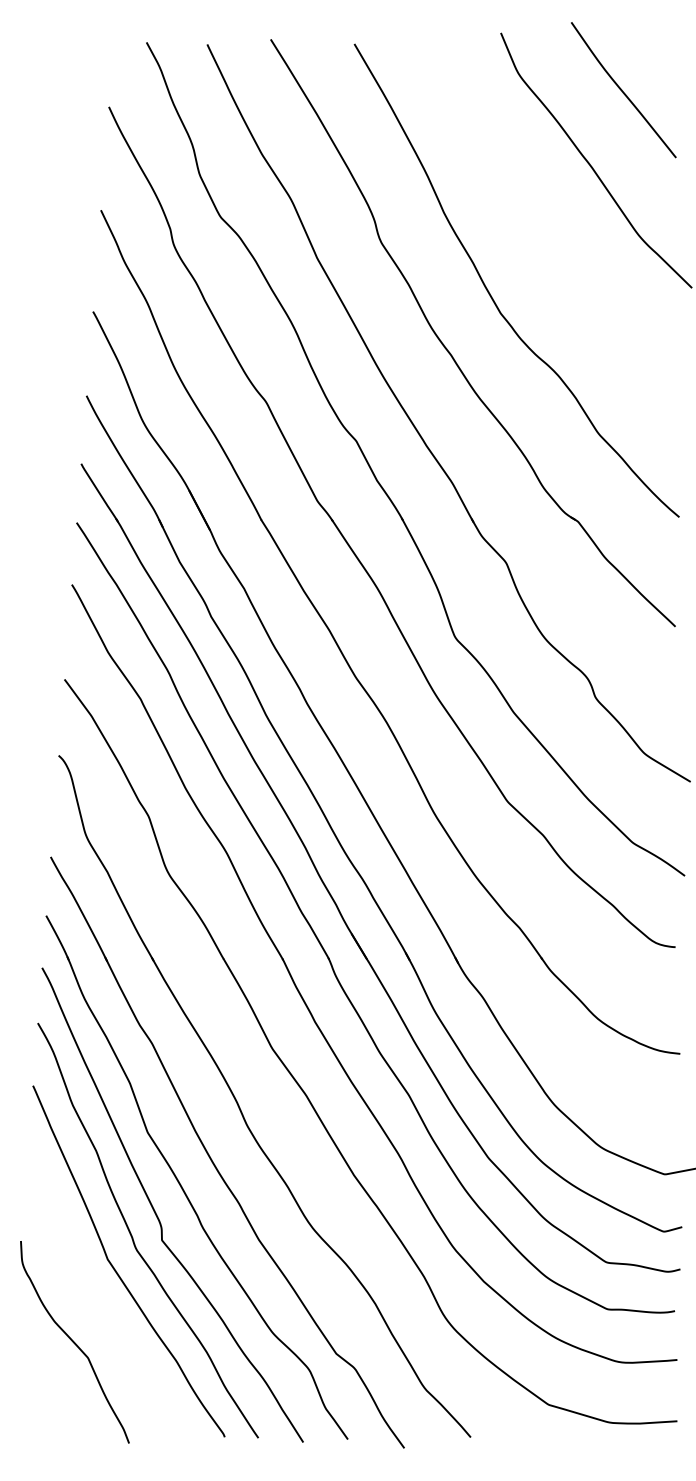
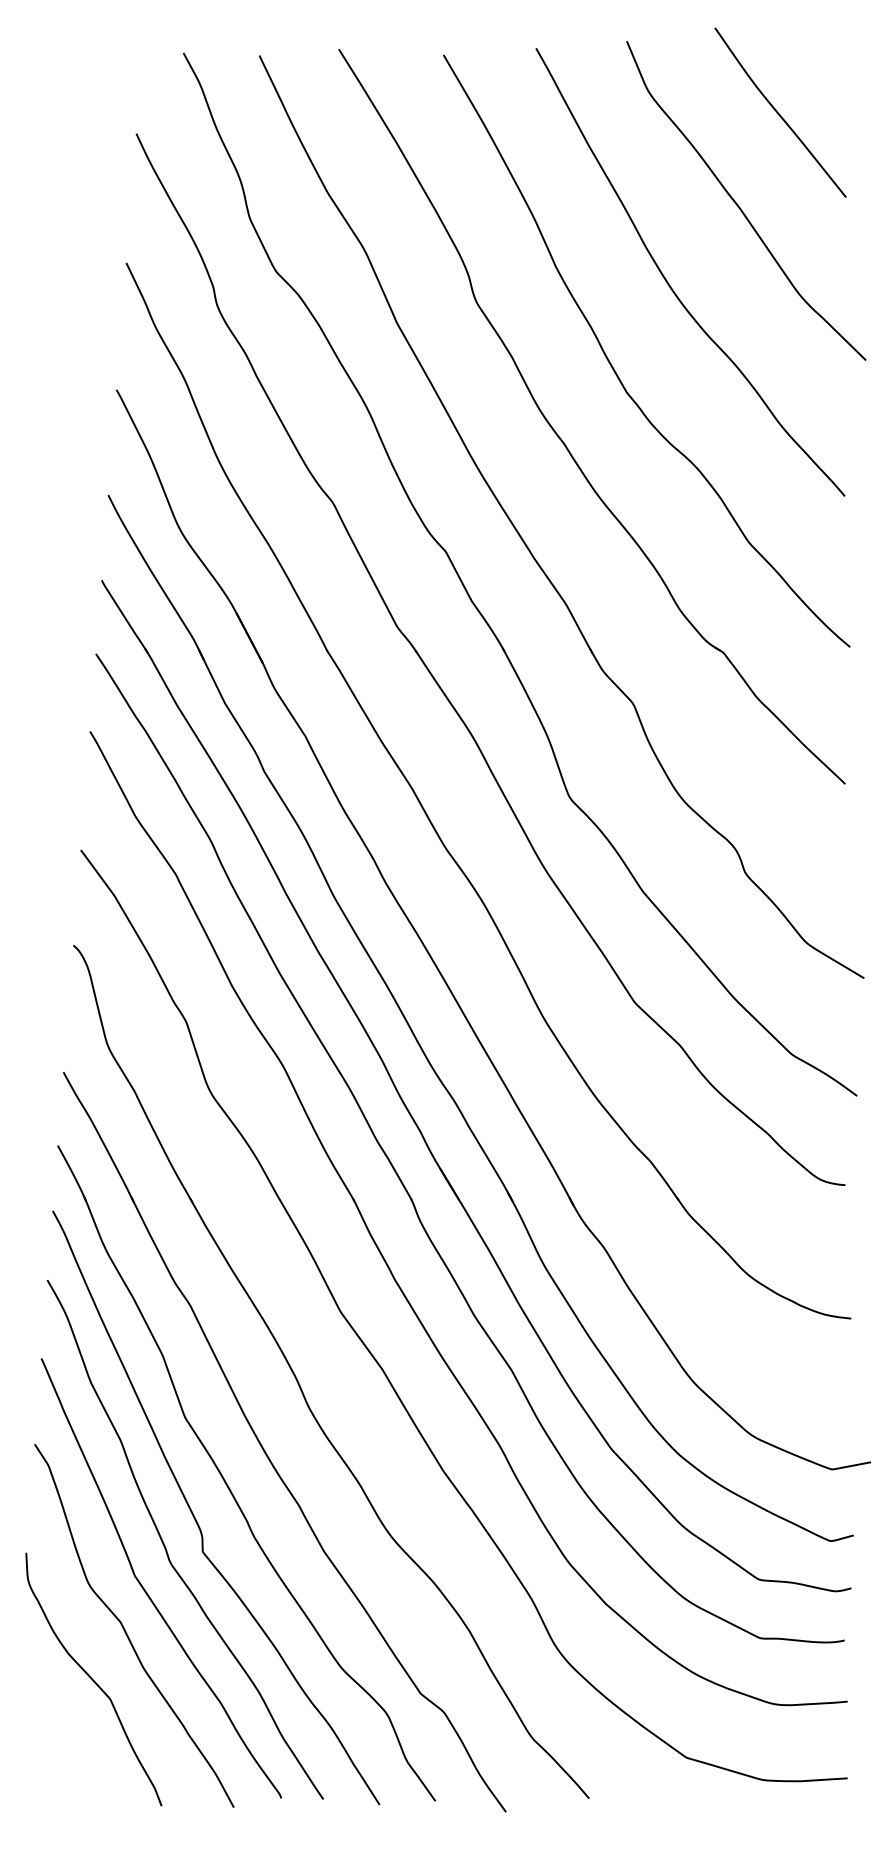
curve: (536, 228) -> (671, 285), added
curve: (100, 1302) -> (125, 1629), added

